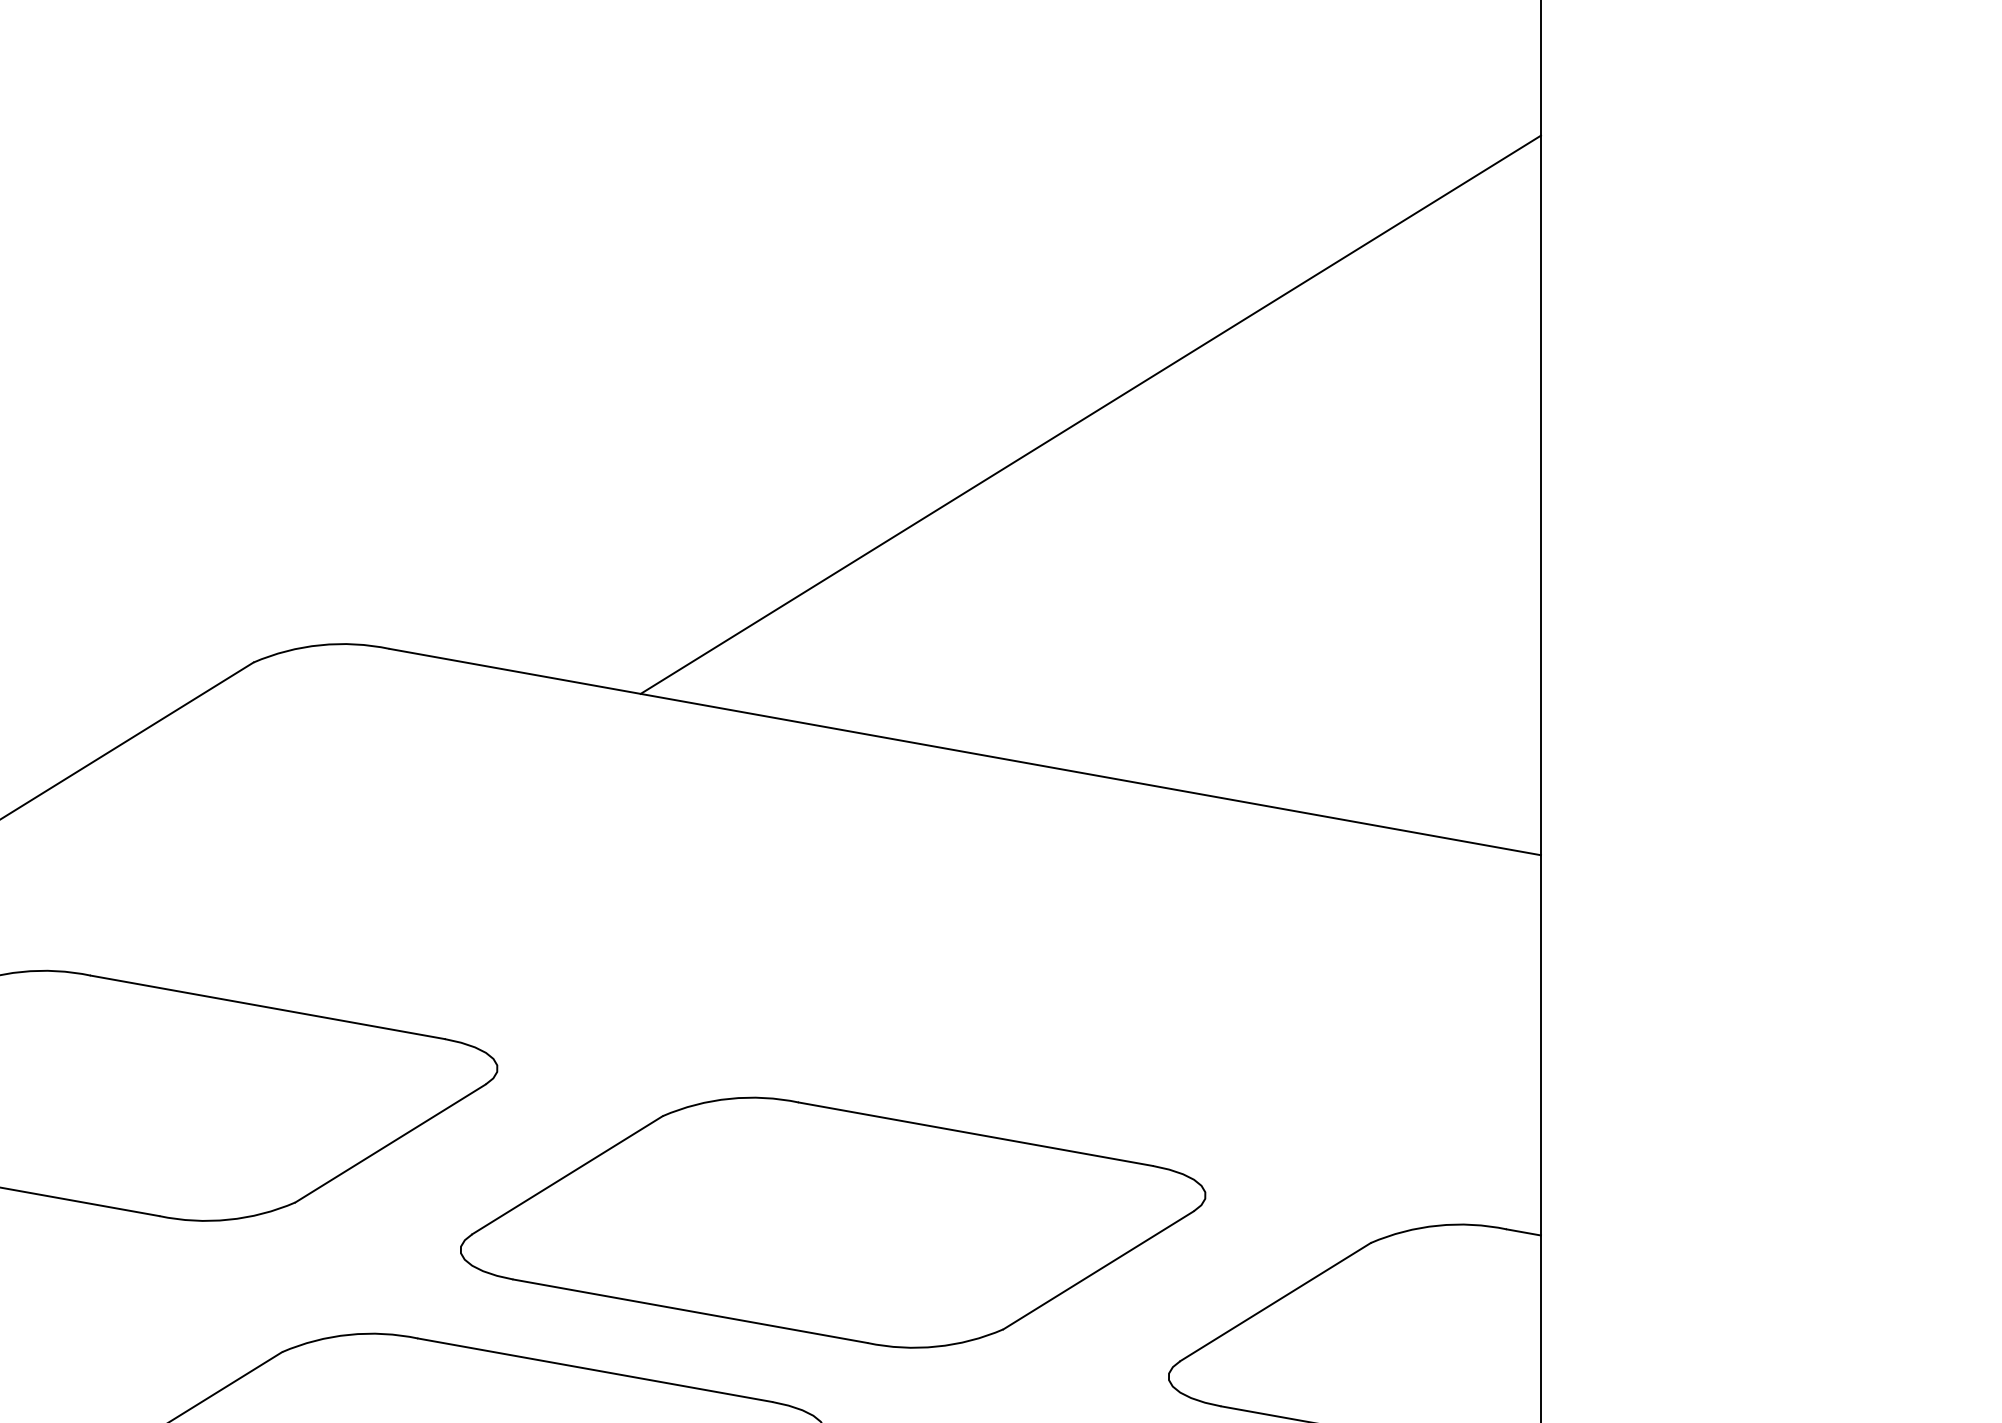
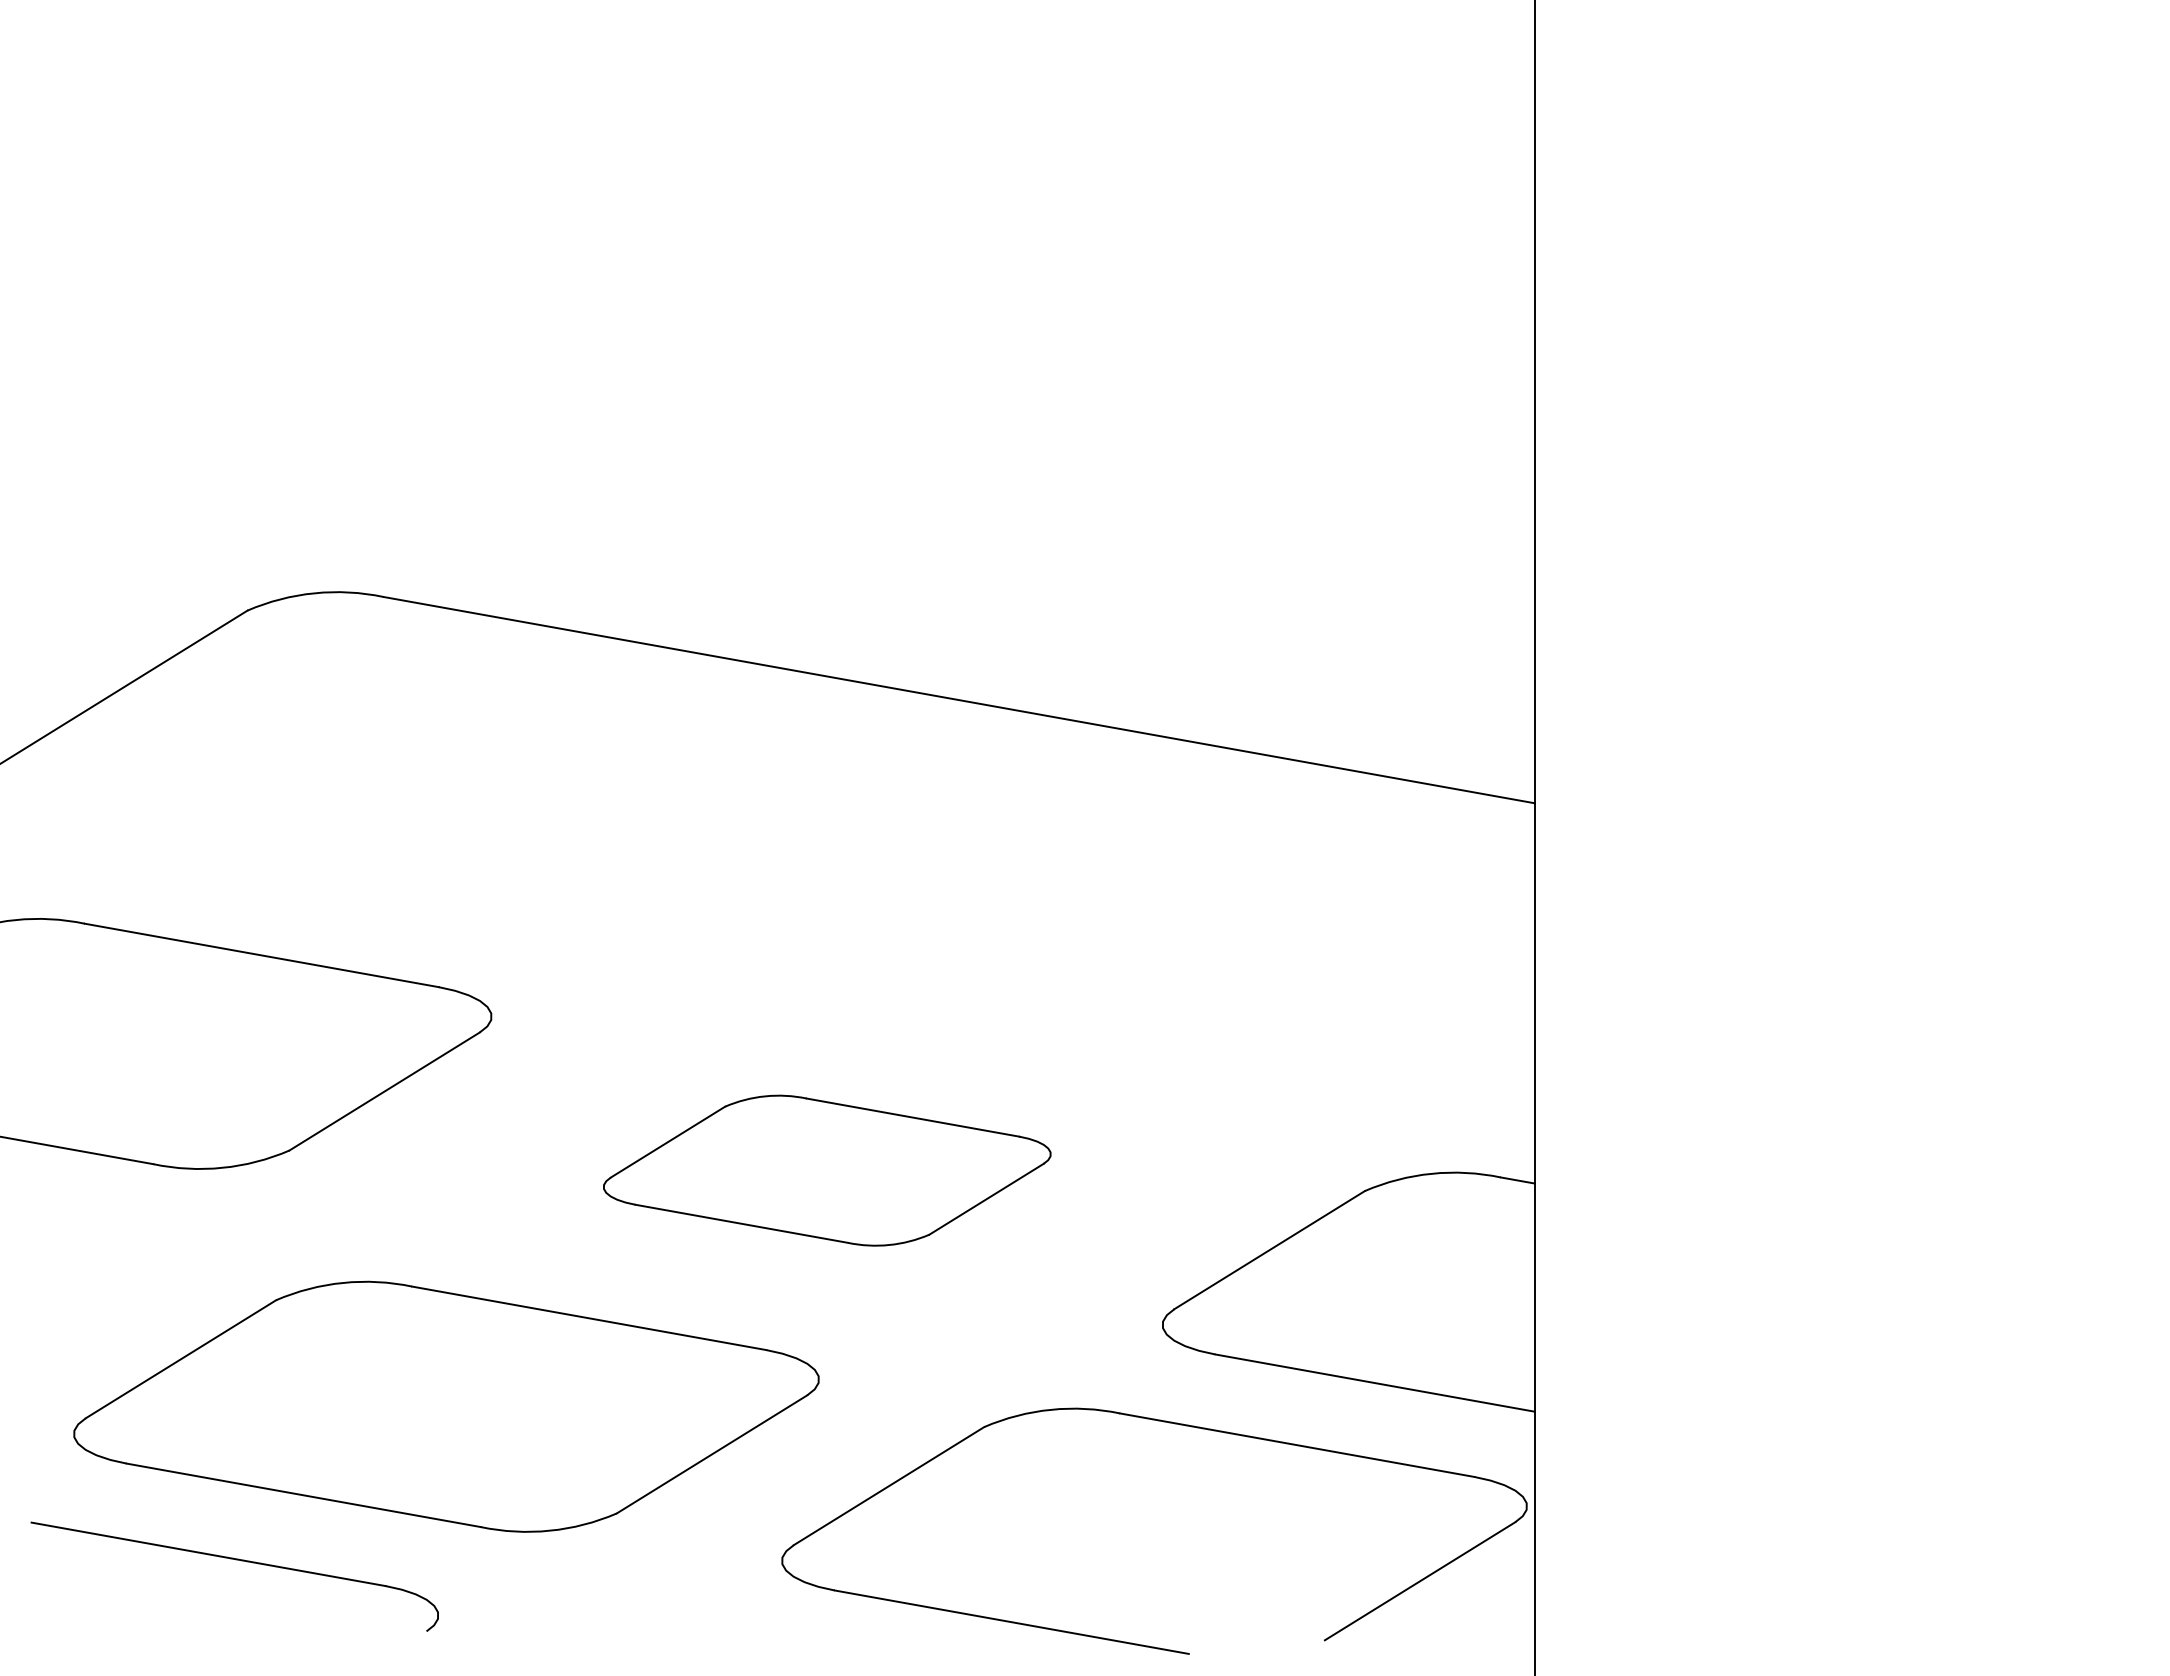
line: (1090, 414) -> (1084, 362), removed
part: (833, 1222) -> (827, 1170), size x0.6

